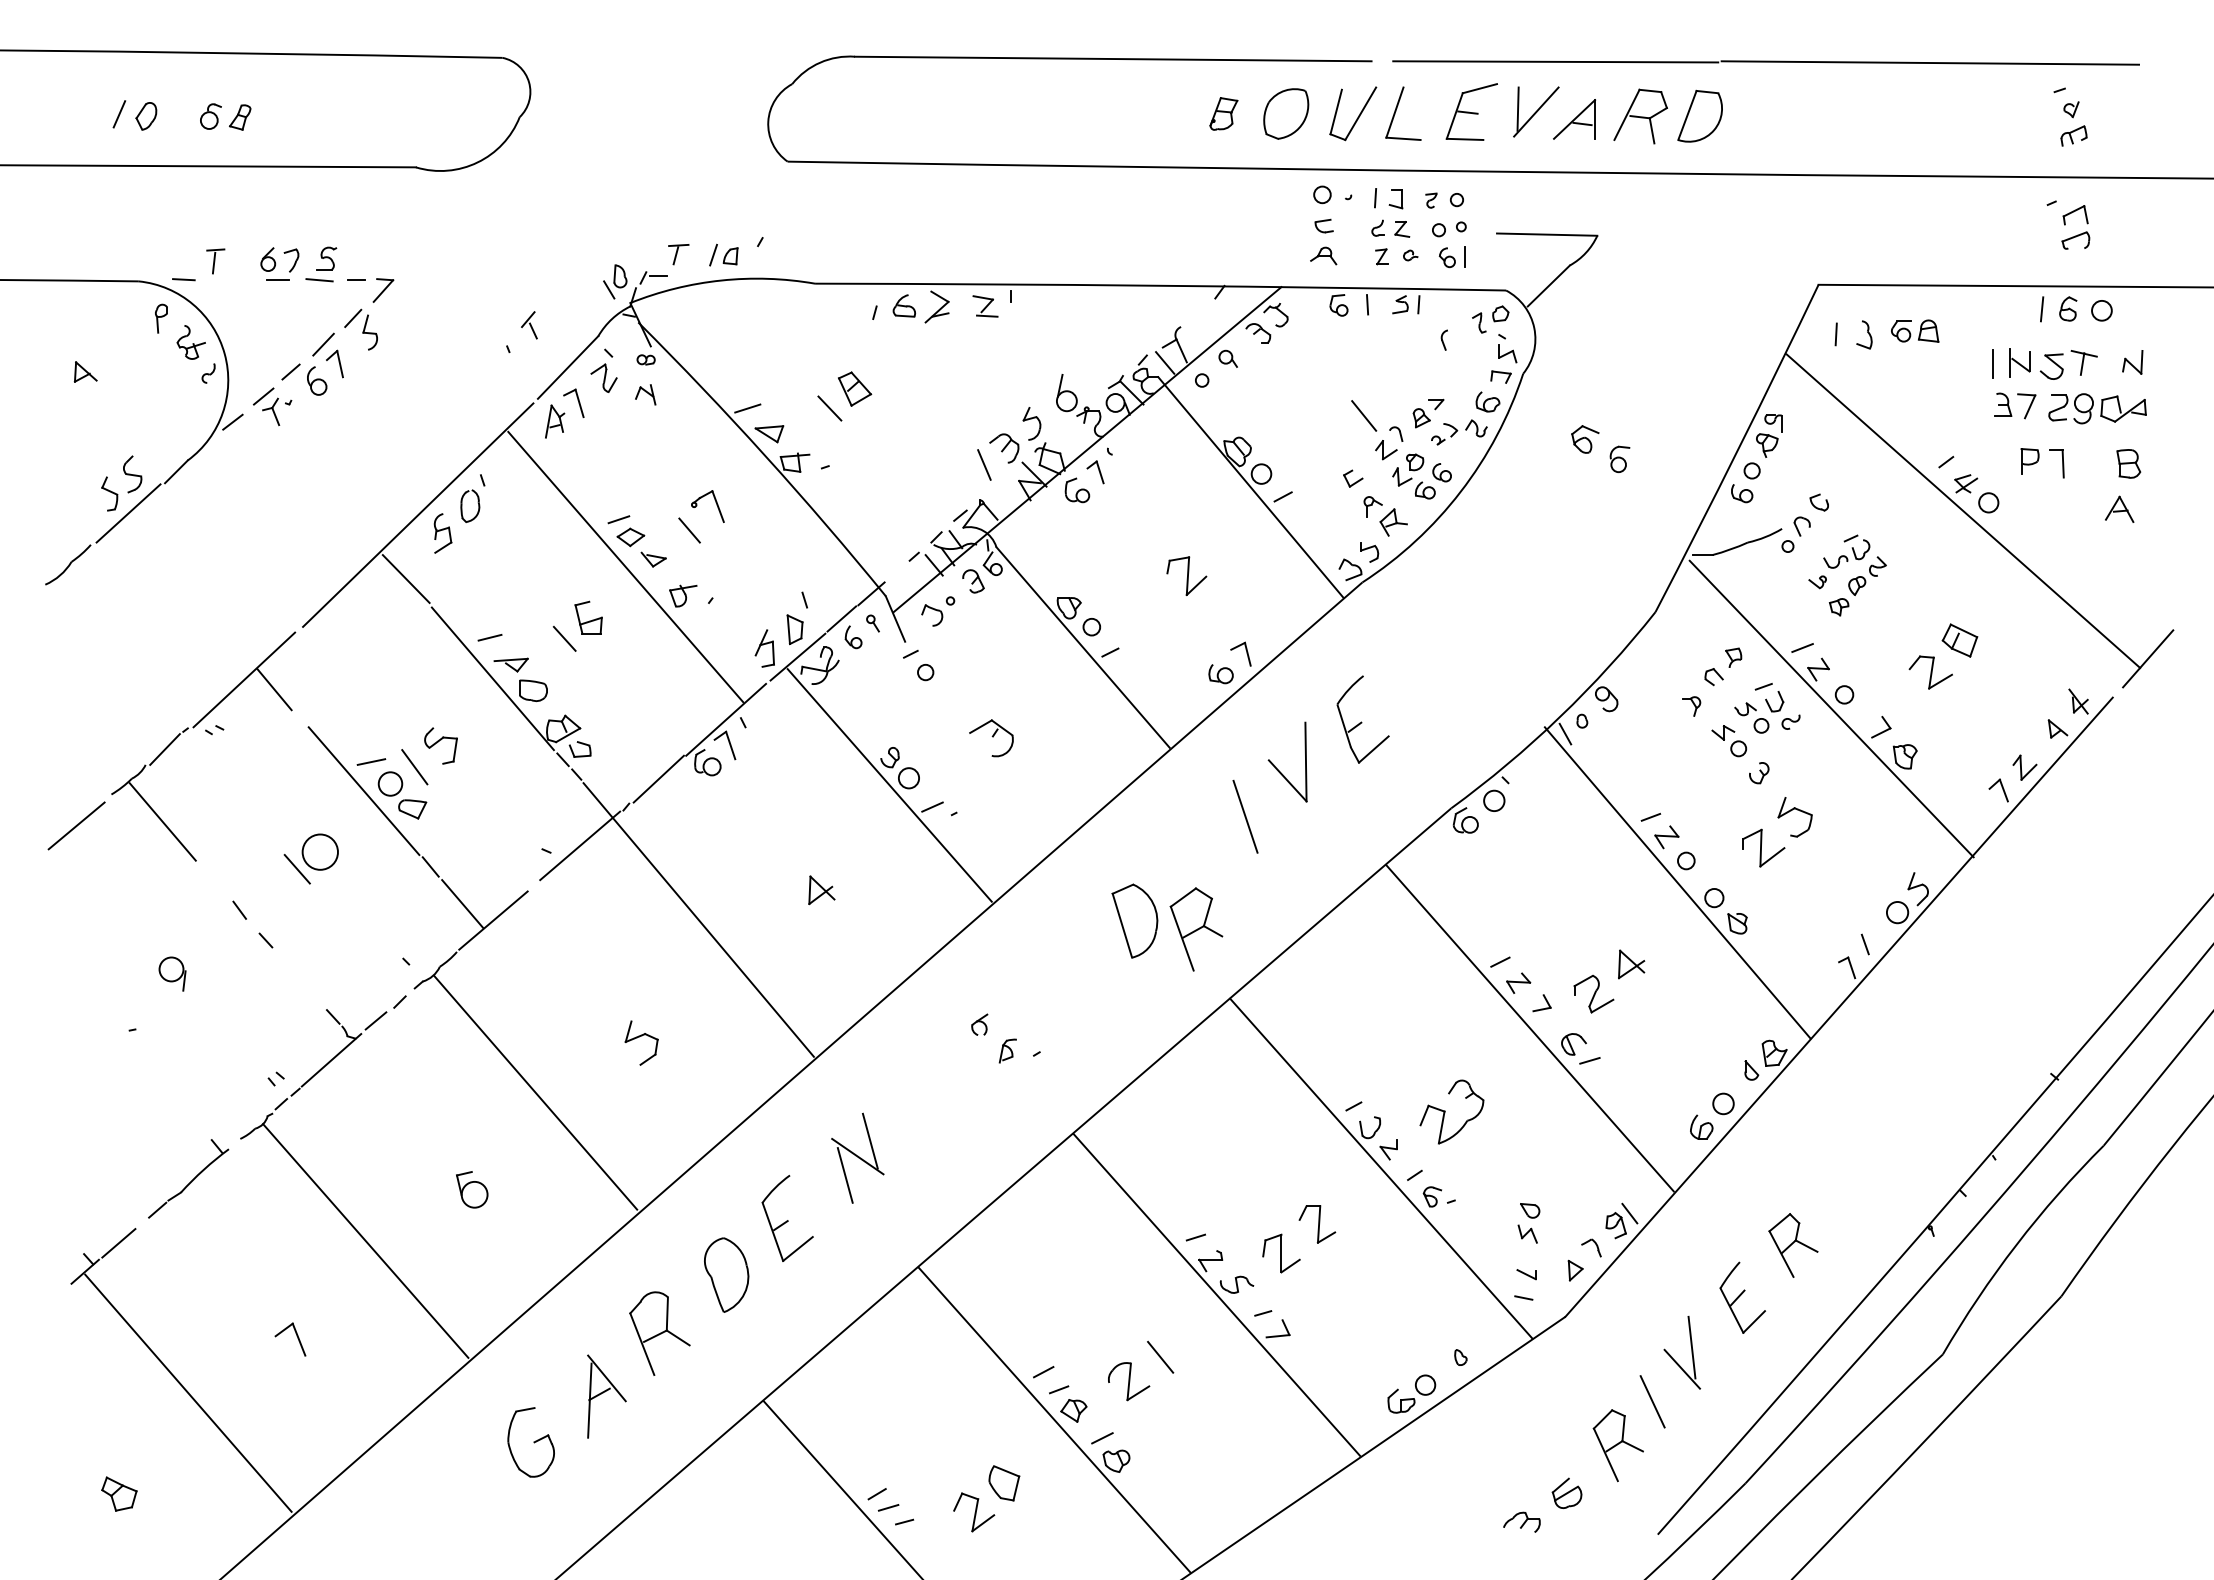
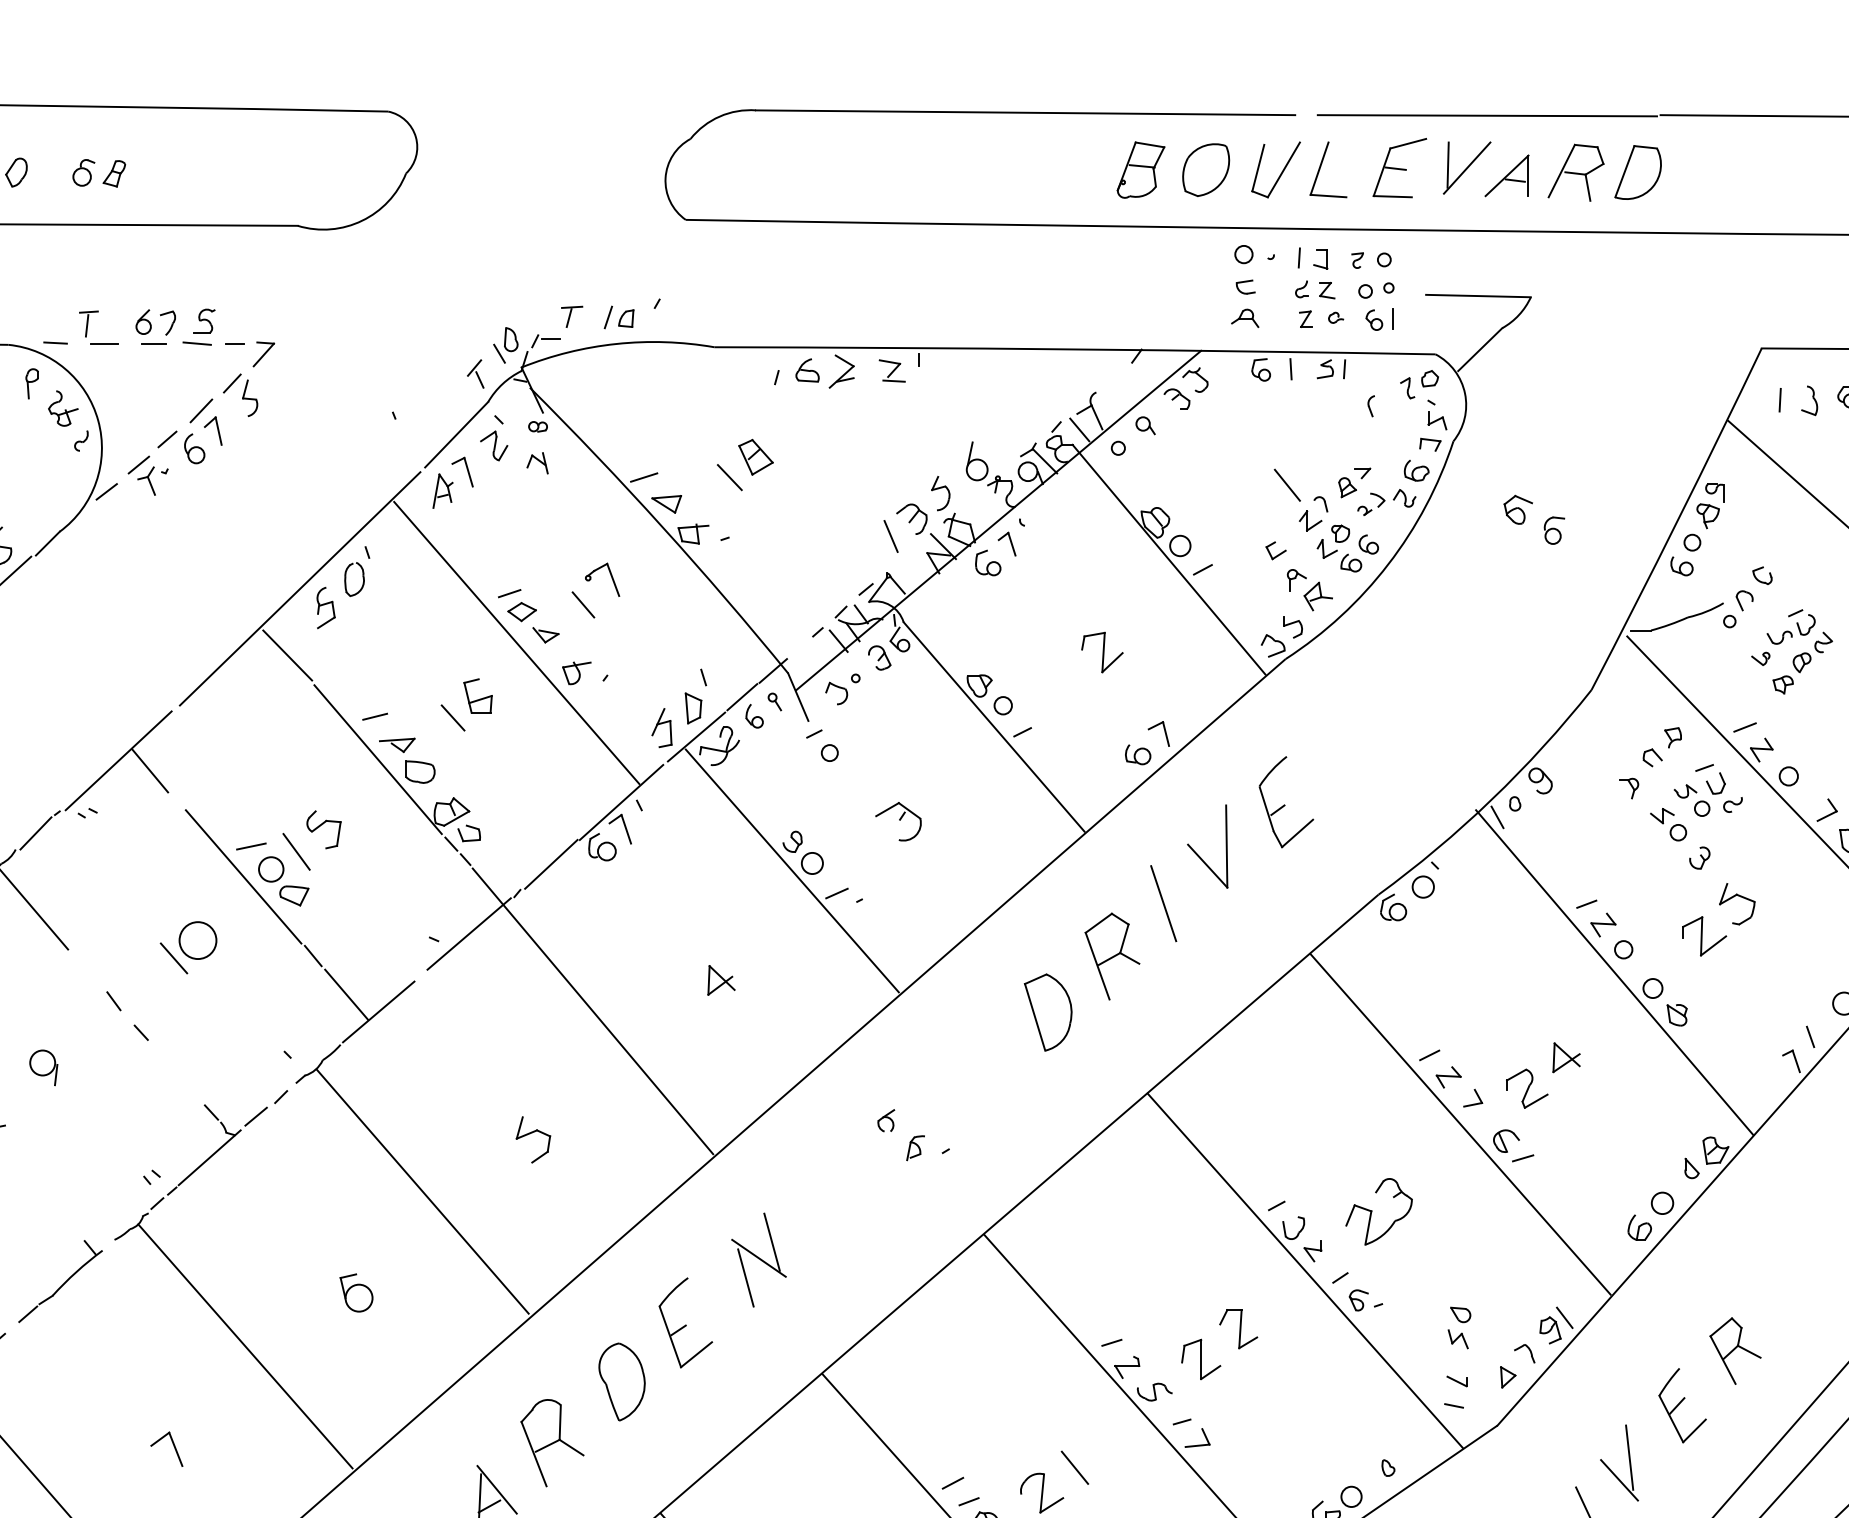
part: (1223, 113) -> (1140, 169), size x1.67
line: (230, 280) -> (104, 343), added
part: (529, 325) -> (475, 374), moved
part: (1196, 929) -> (1112, 956), moved

